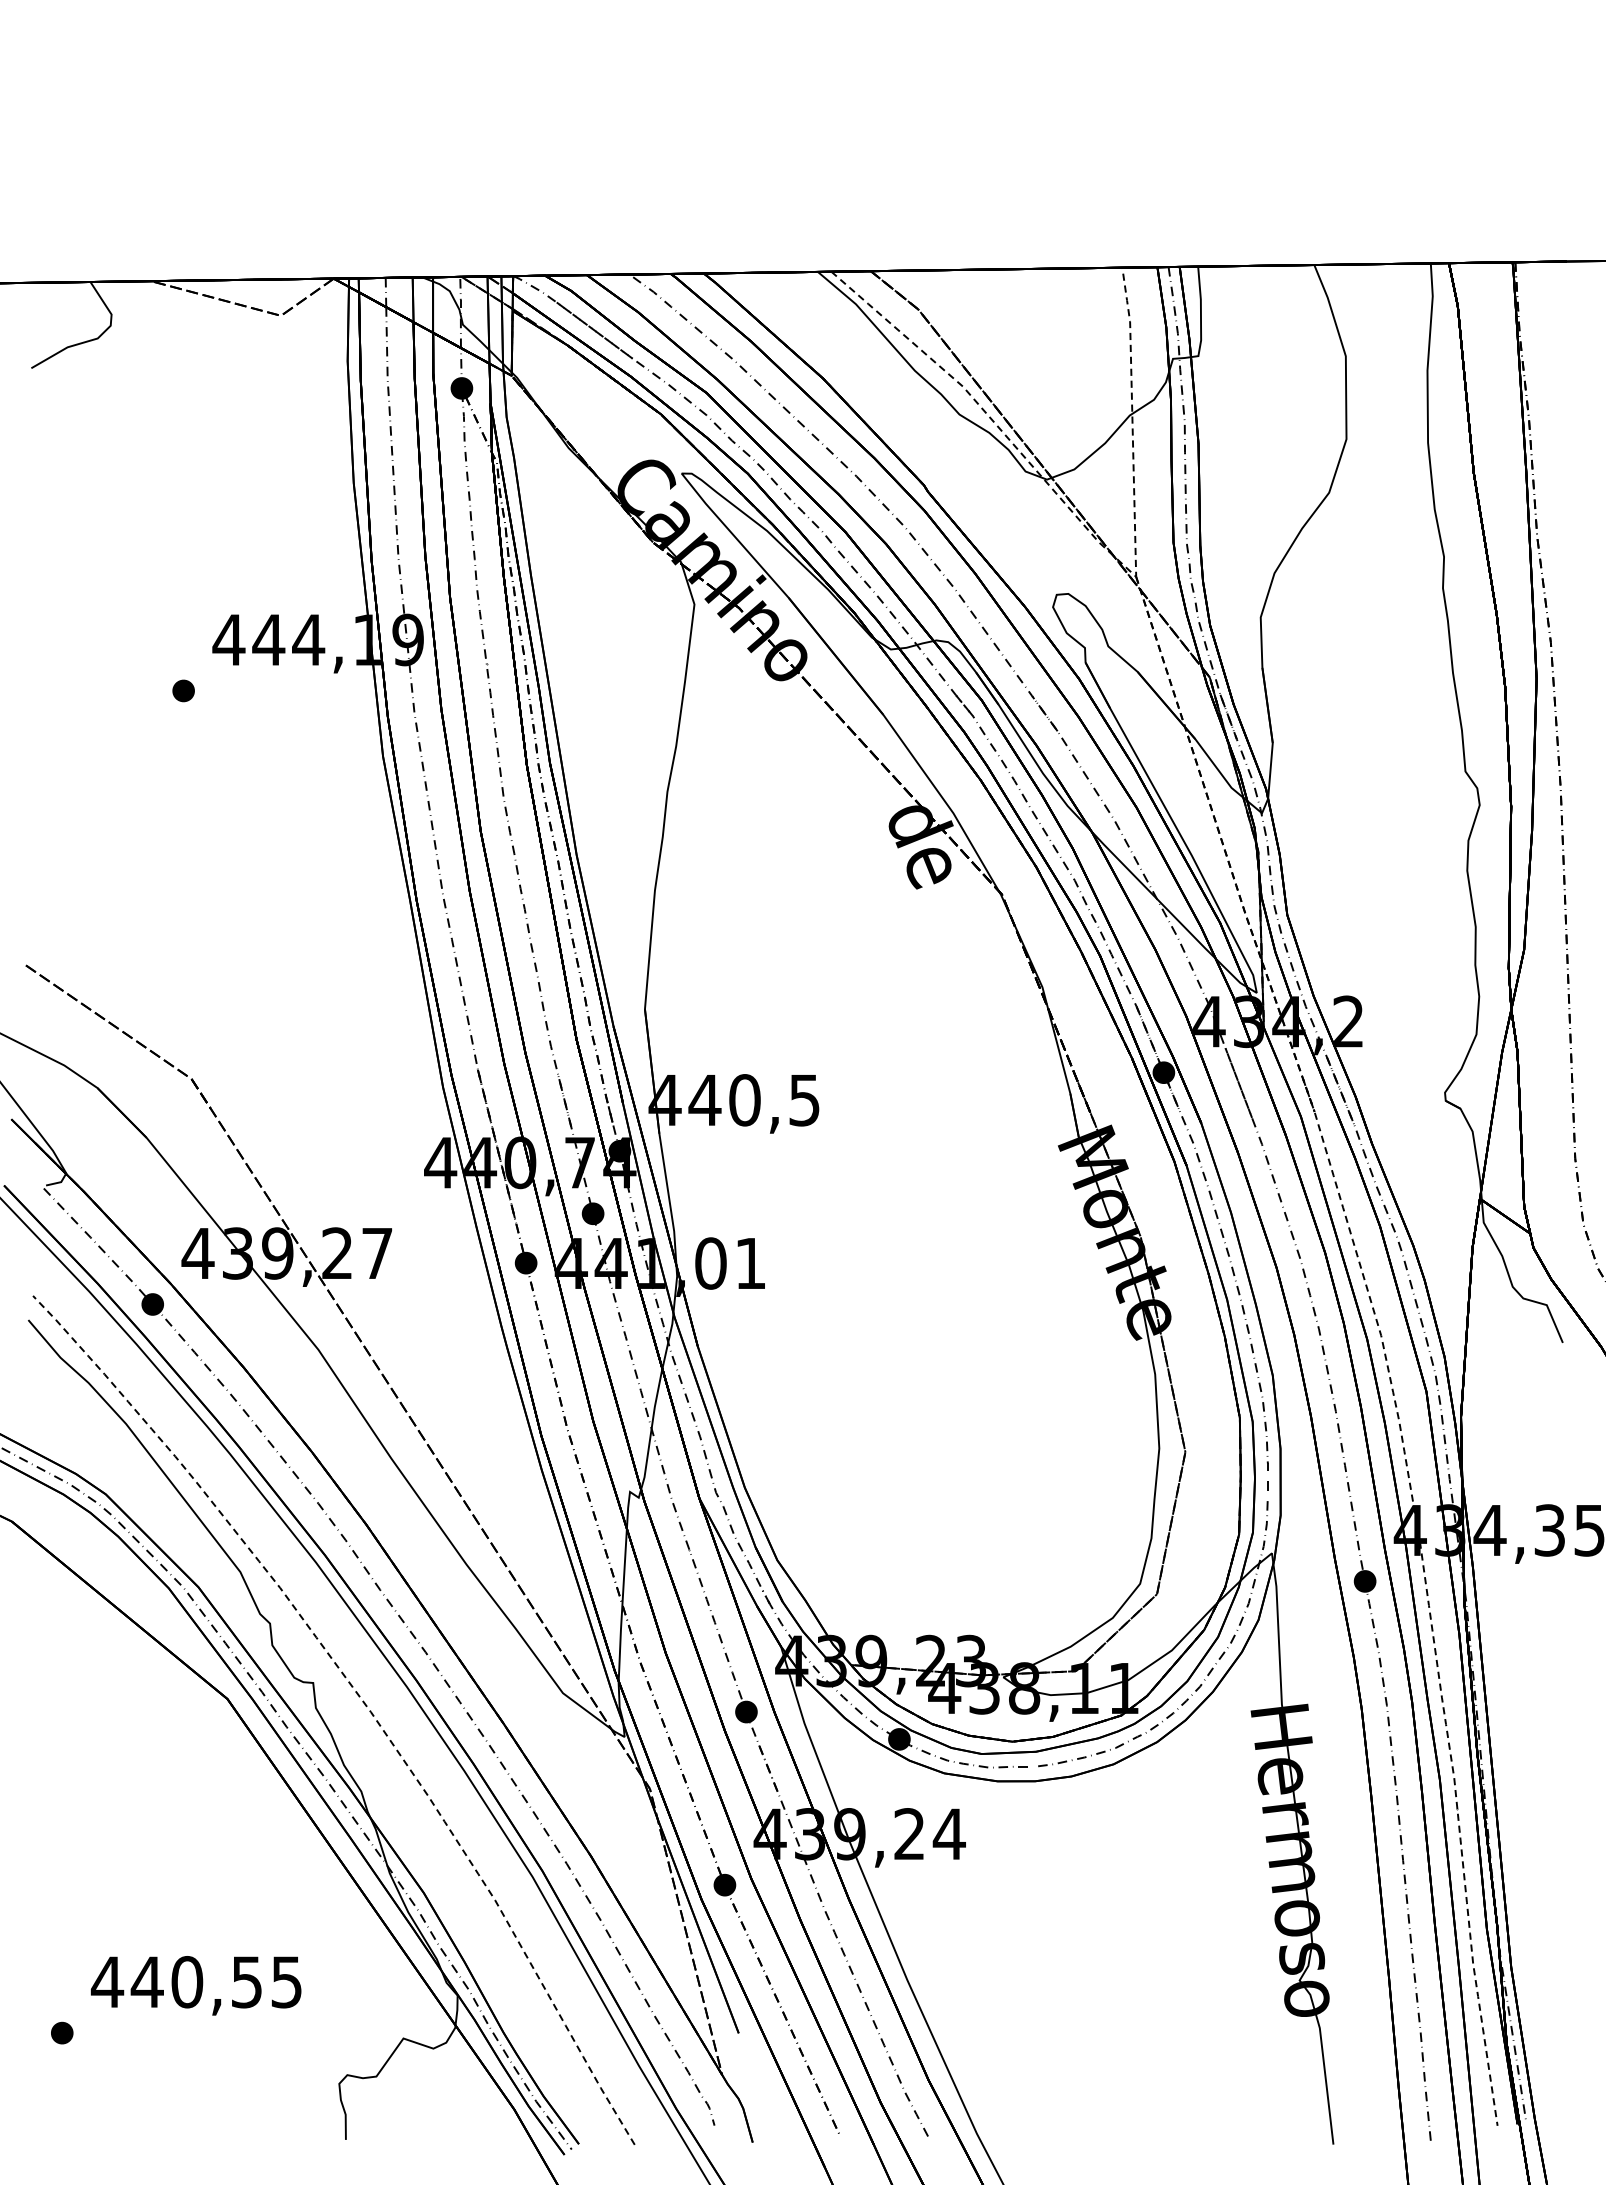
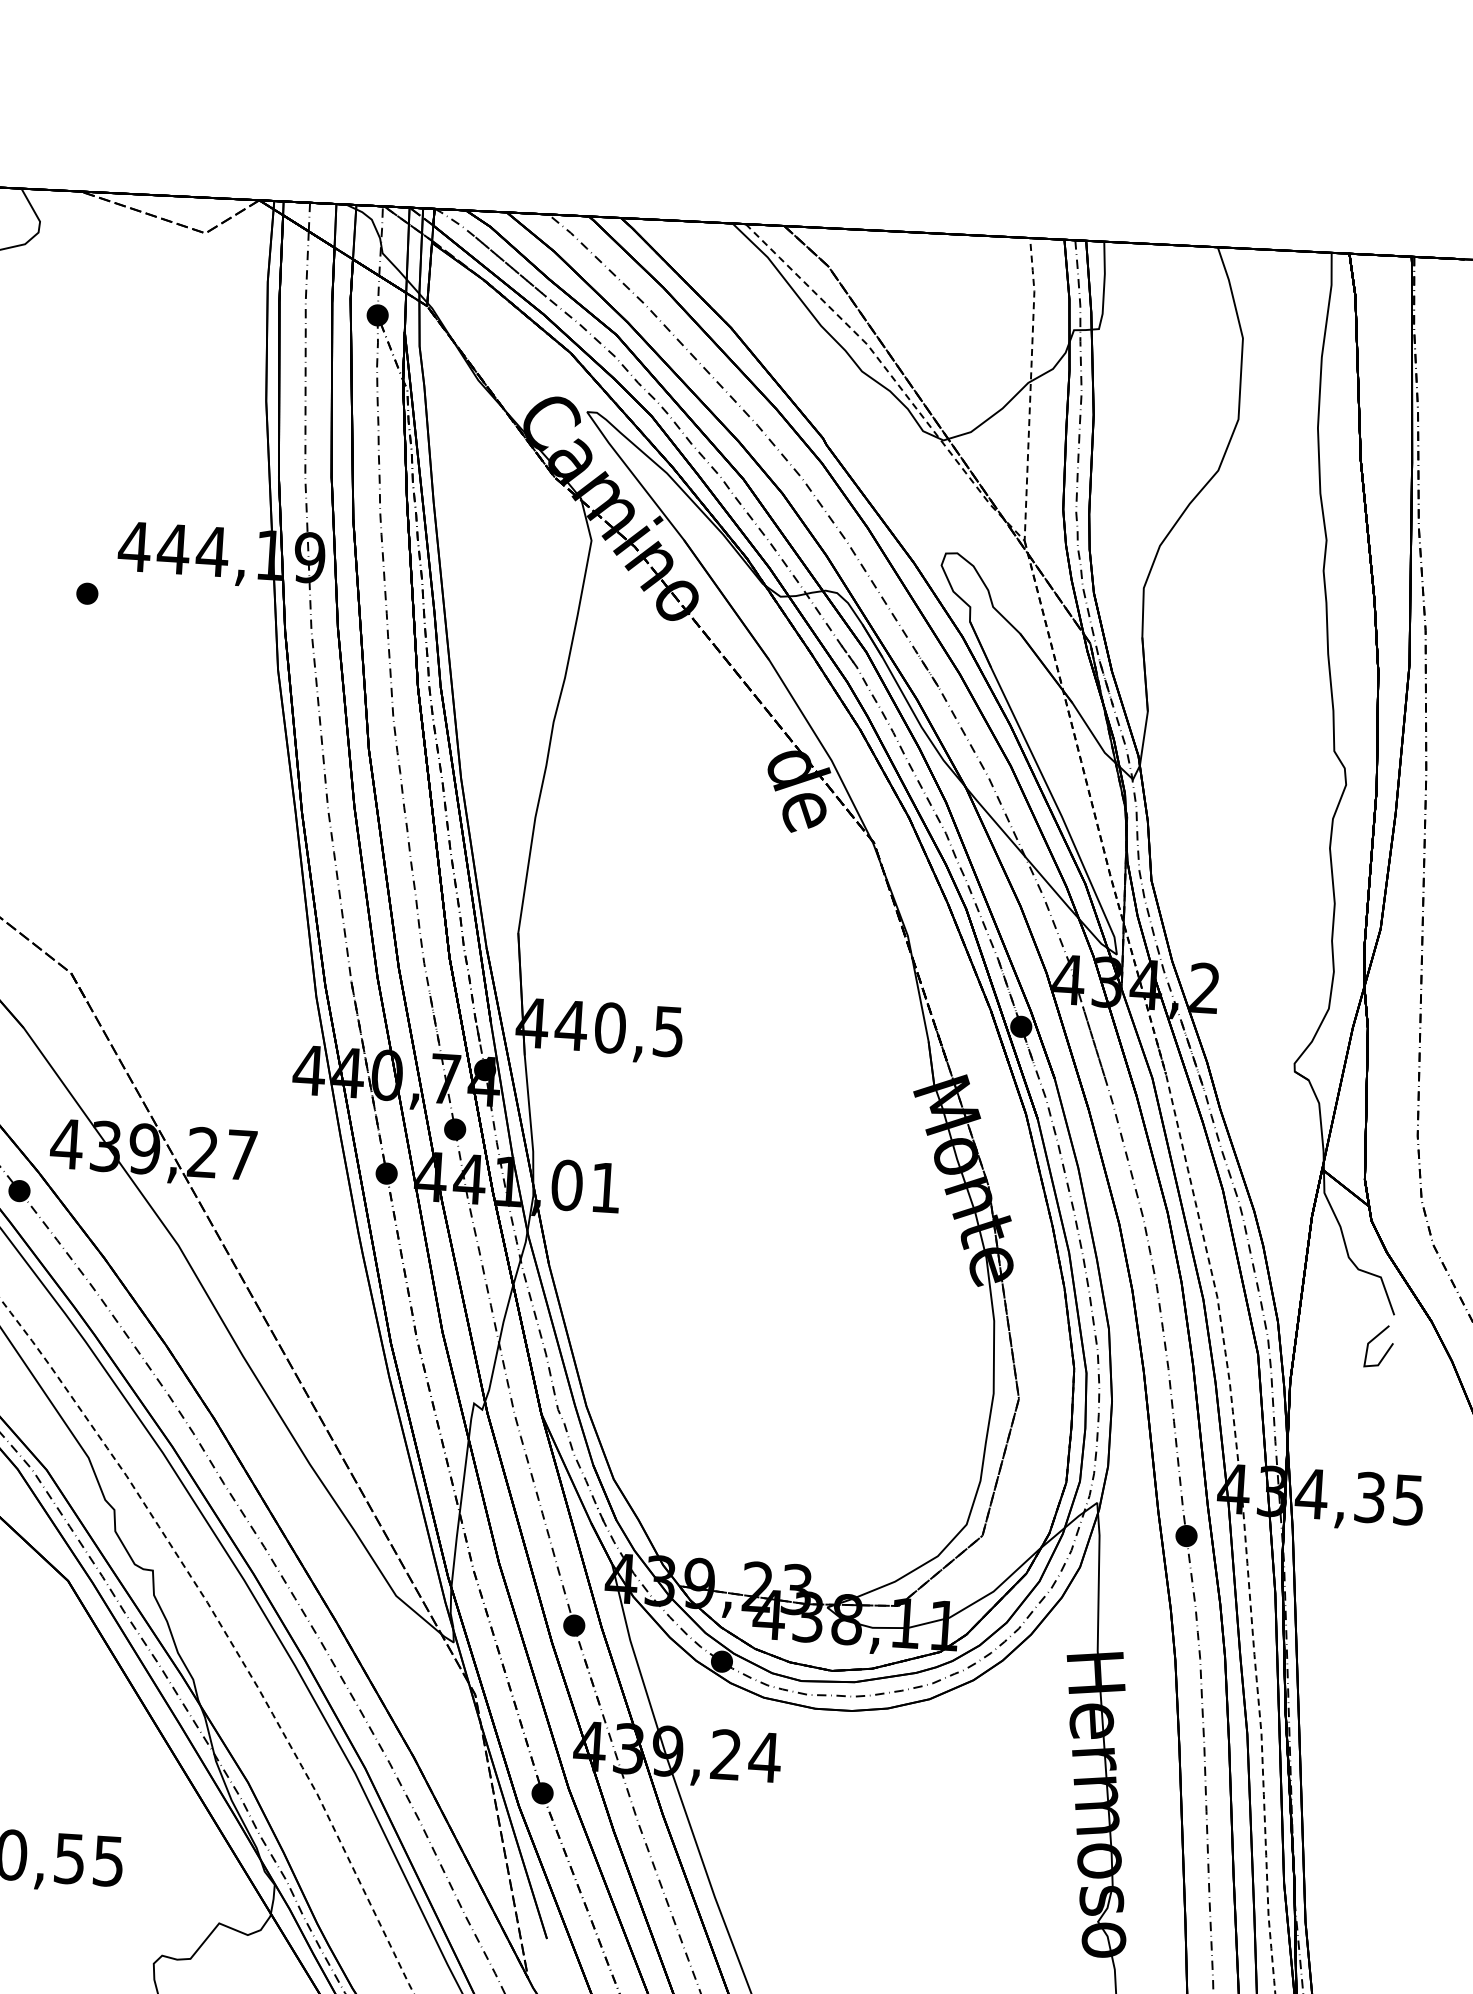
line: (1543, 1369) -> (1373, 1340), added

